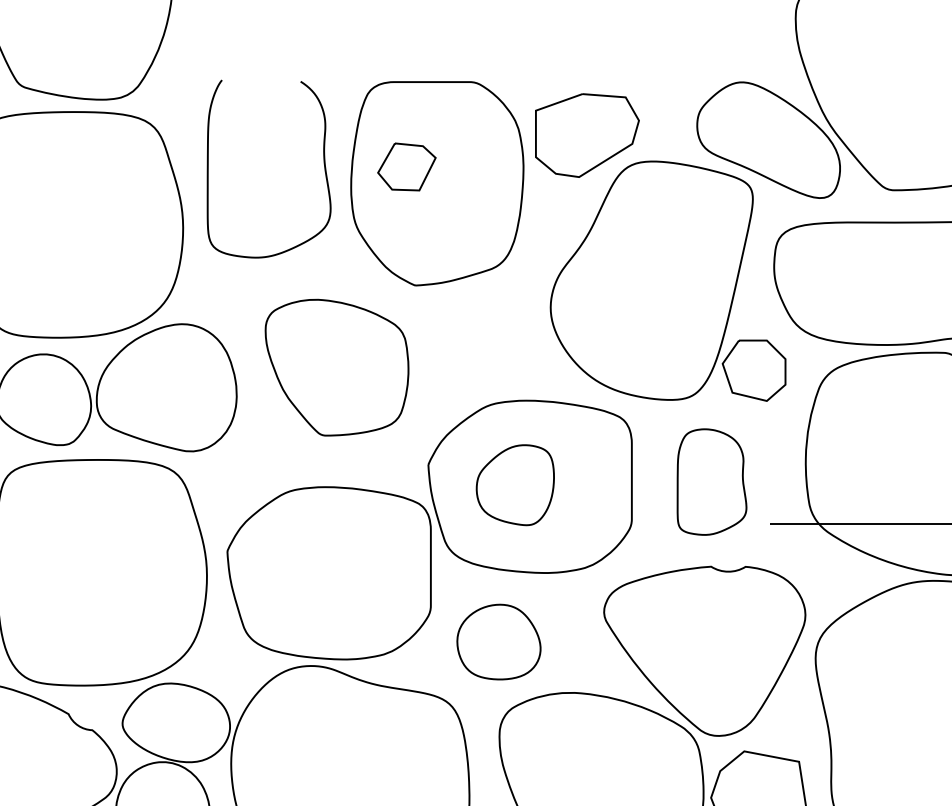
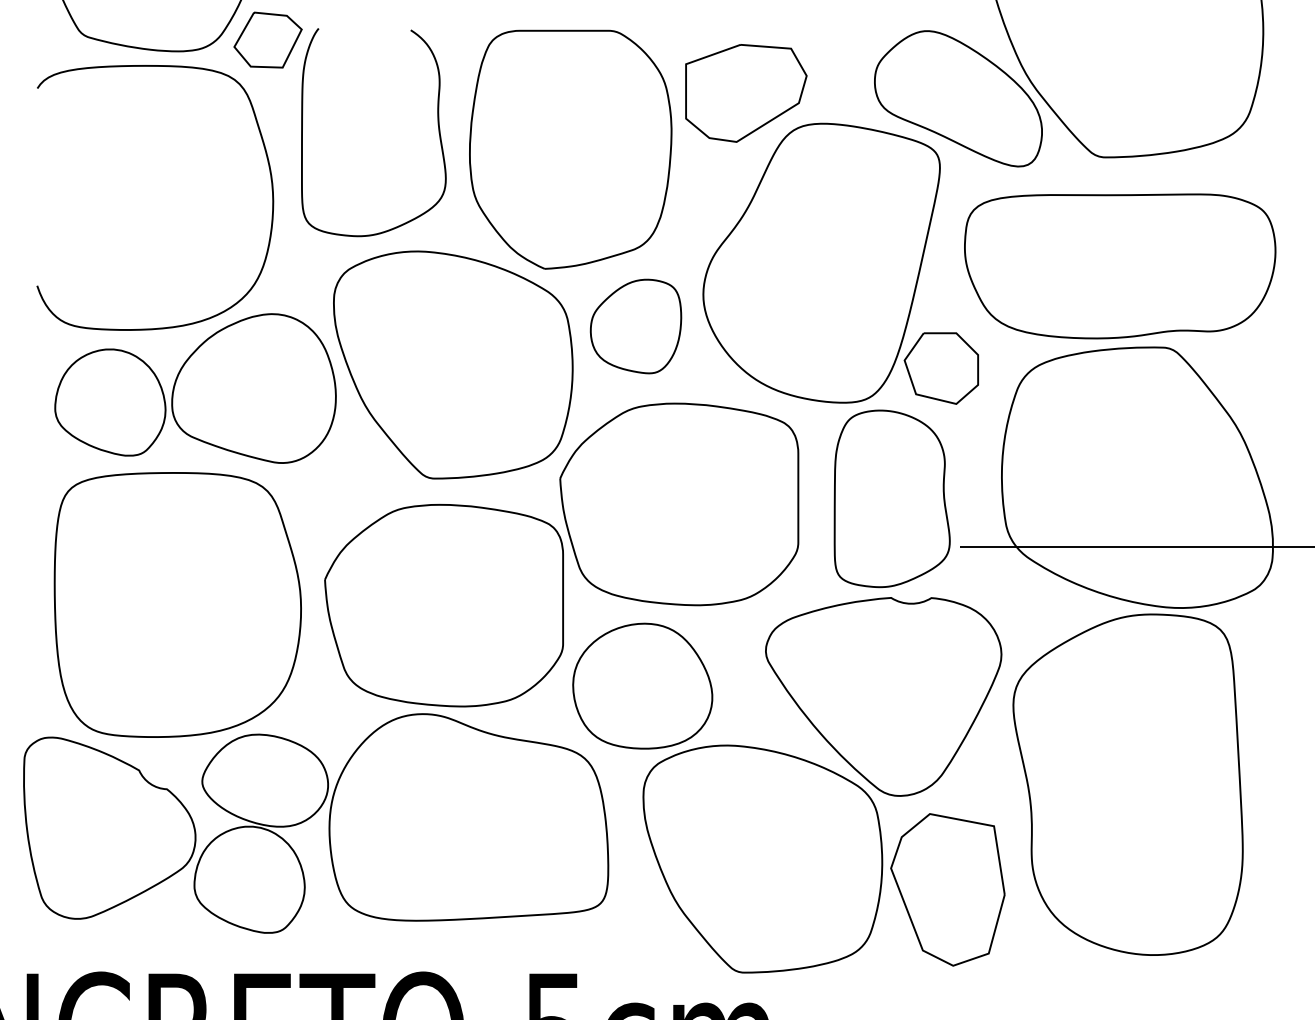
part: (406, 166) -> (267, 39), moved
part: (337, 367) -> (453, 364), size x1.43
part: (711, 481) -> (891, 498), size x1.43
part: (514, 485) -> (635, 326), moved
part: (498, 641) -> (642, 685), size x1.43

